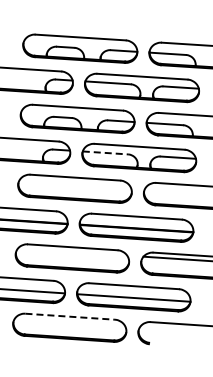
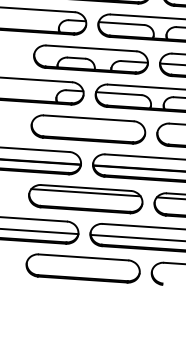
line: (105, 152) -> (118, 93), dashed -> solid
line: (72, 251) -> (85, 192), added
line: (70, 316) -> (83, 257), dashed -> solid

